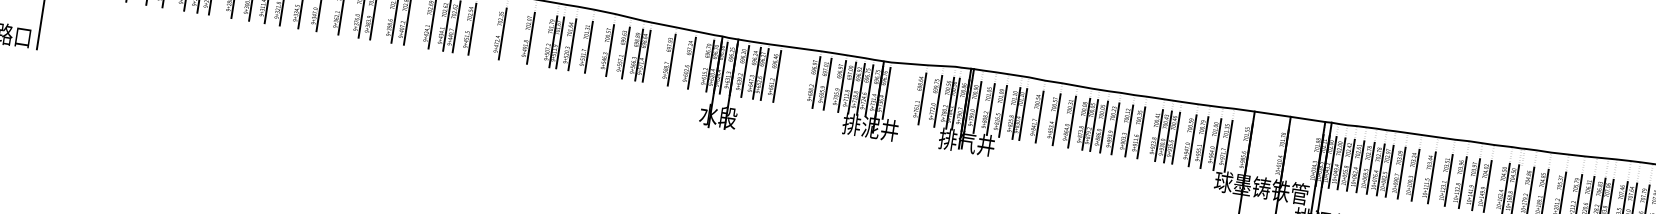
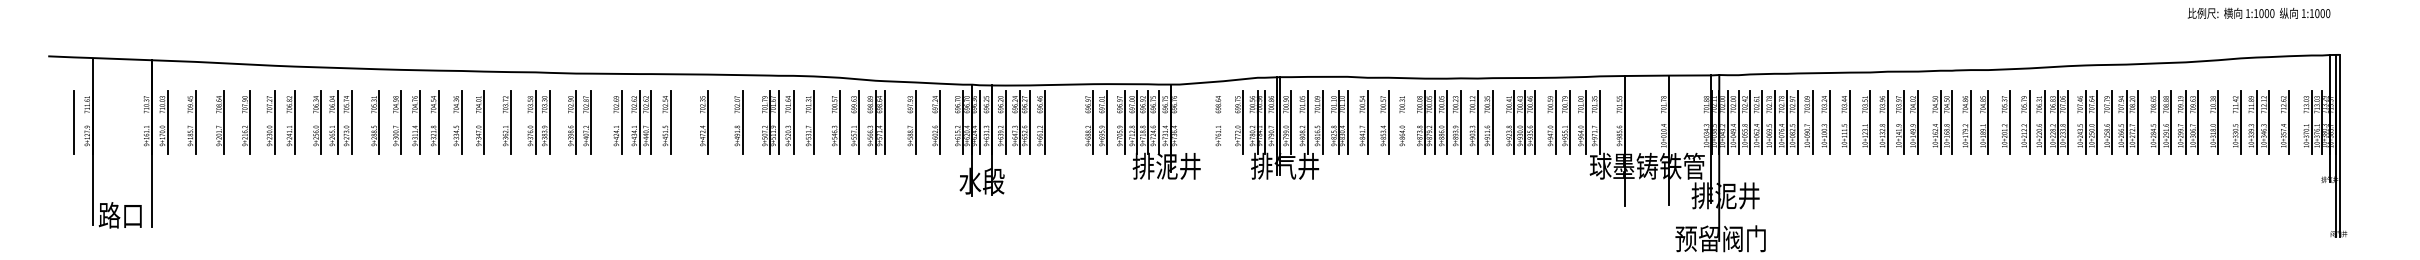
line: (886, 93) -> (1179, 122), removed
line: (922, 98) -> (1223, 122), removed
line: (1072, 122) -> (1407, 122), removed

